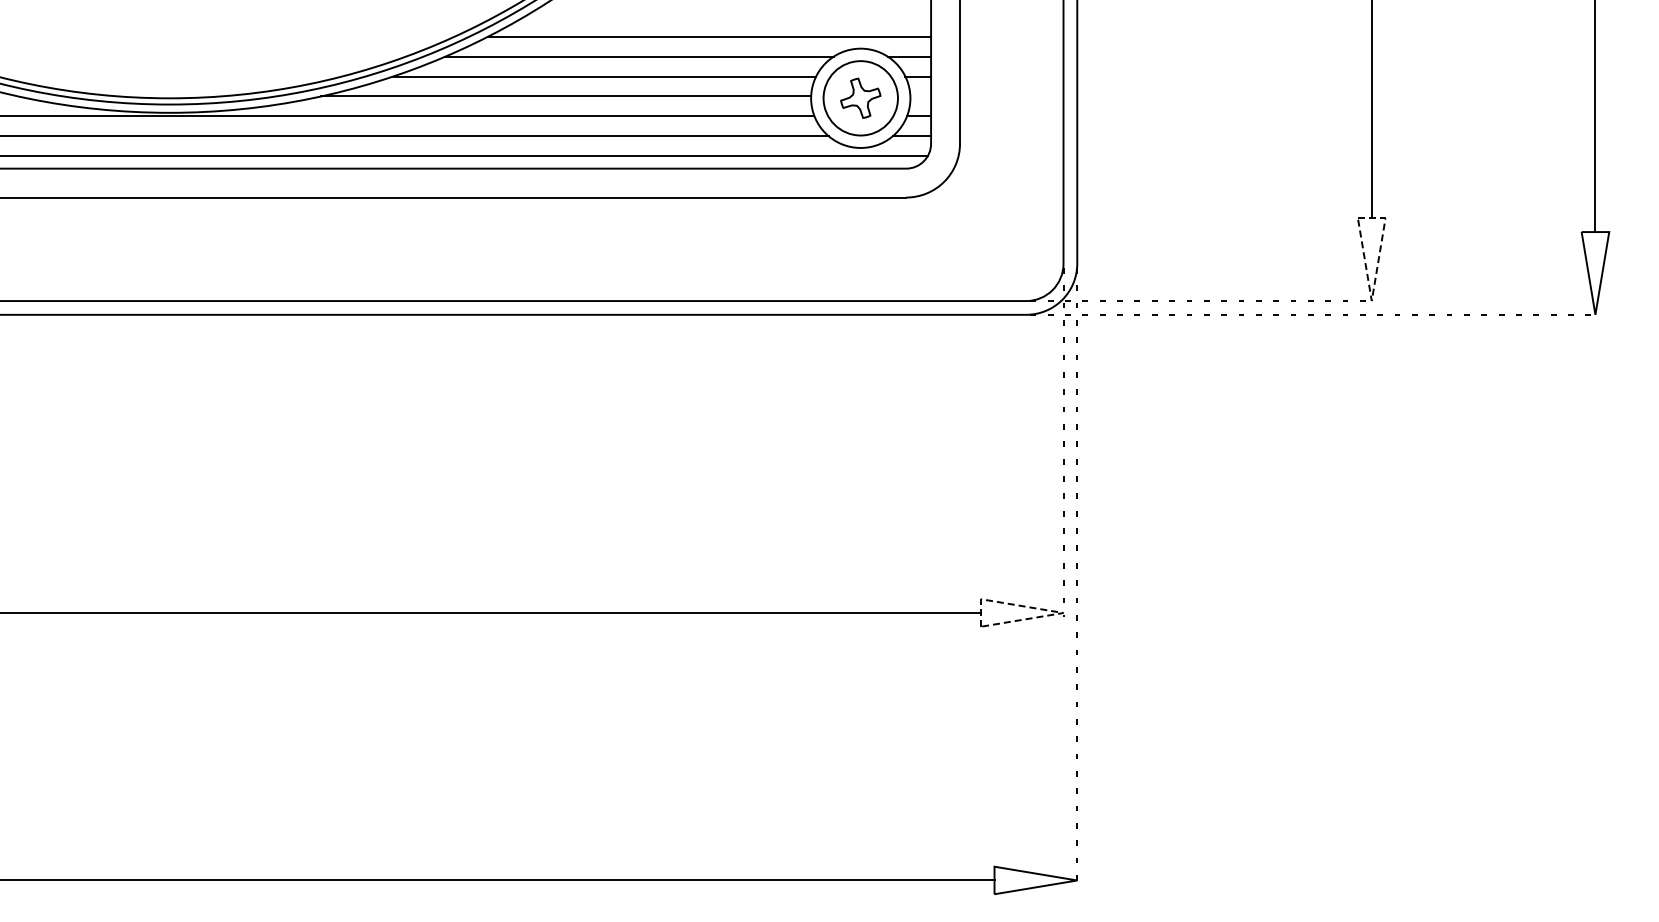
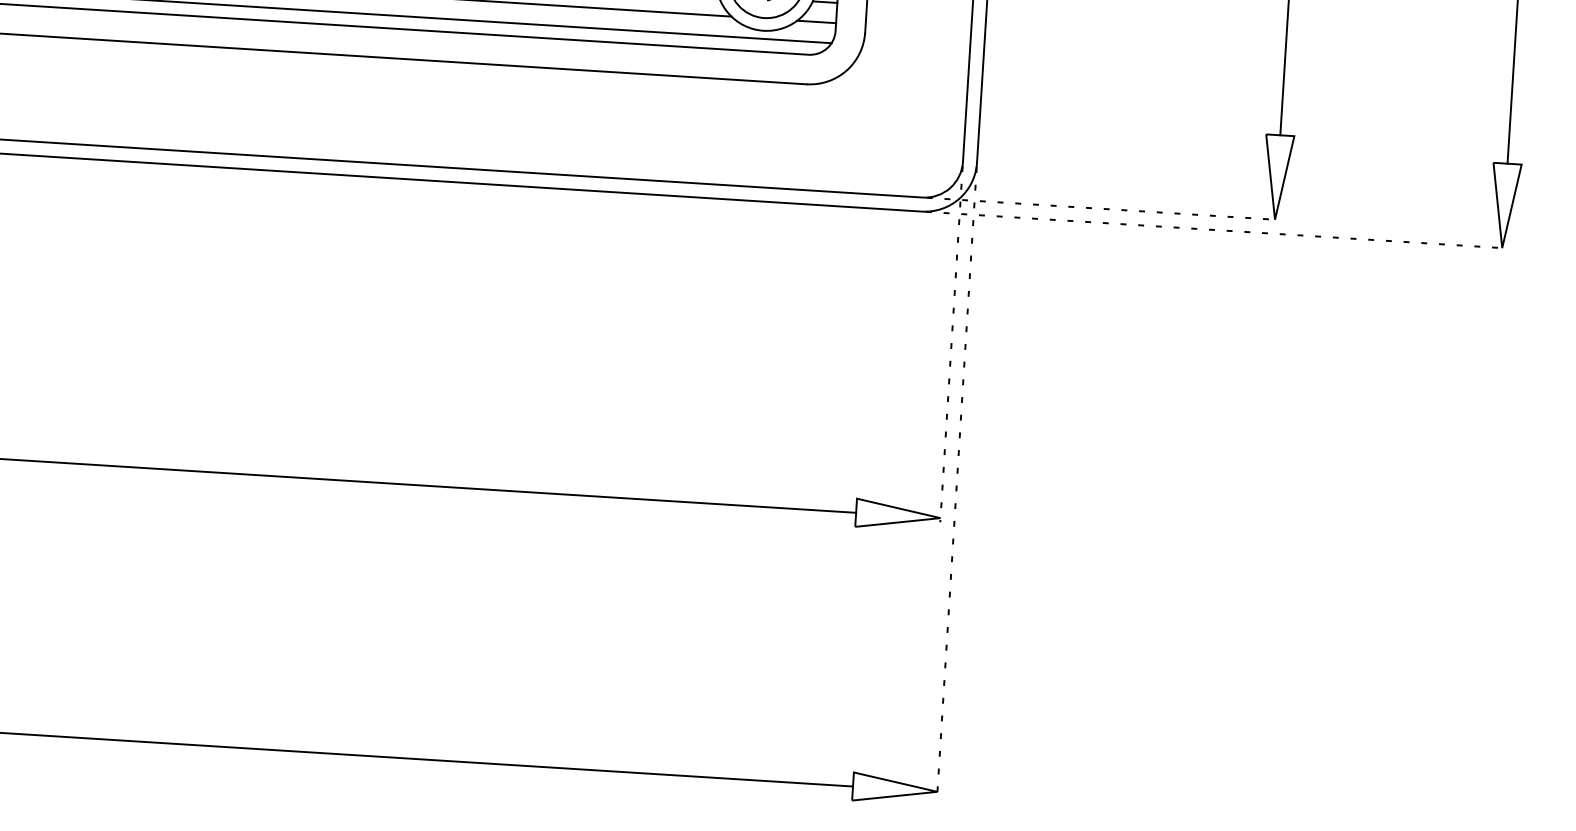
line: (1374, 287) -> (1278, 206), dashed -> solid
line: (1049, 610) -> (926, 514), dashed -> solid

